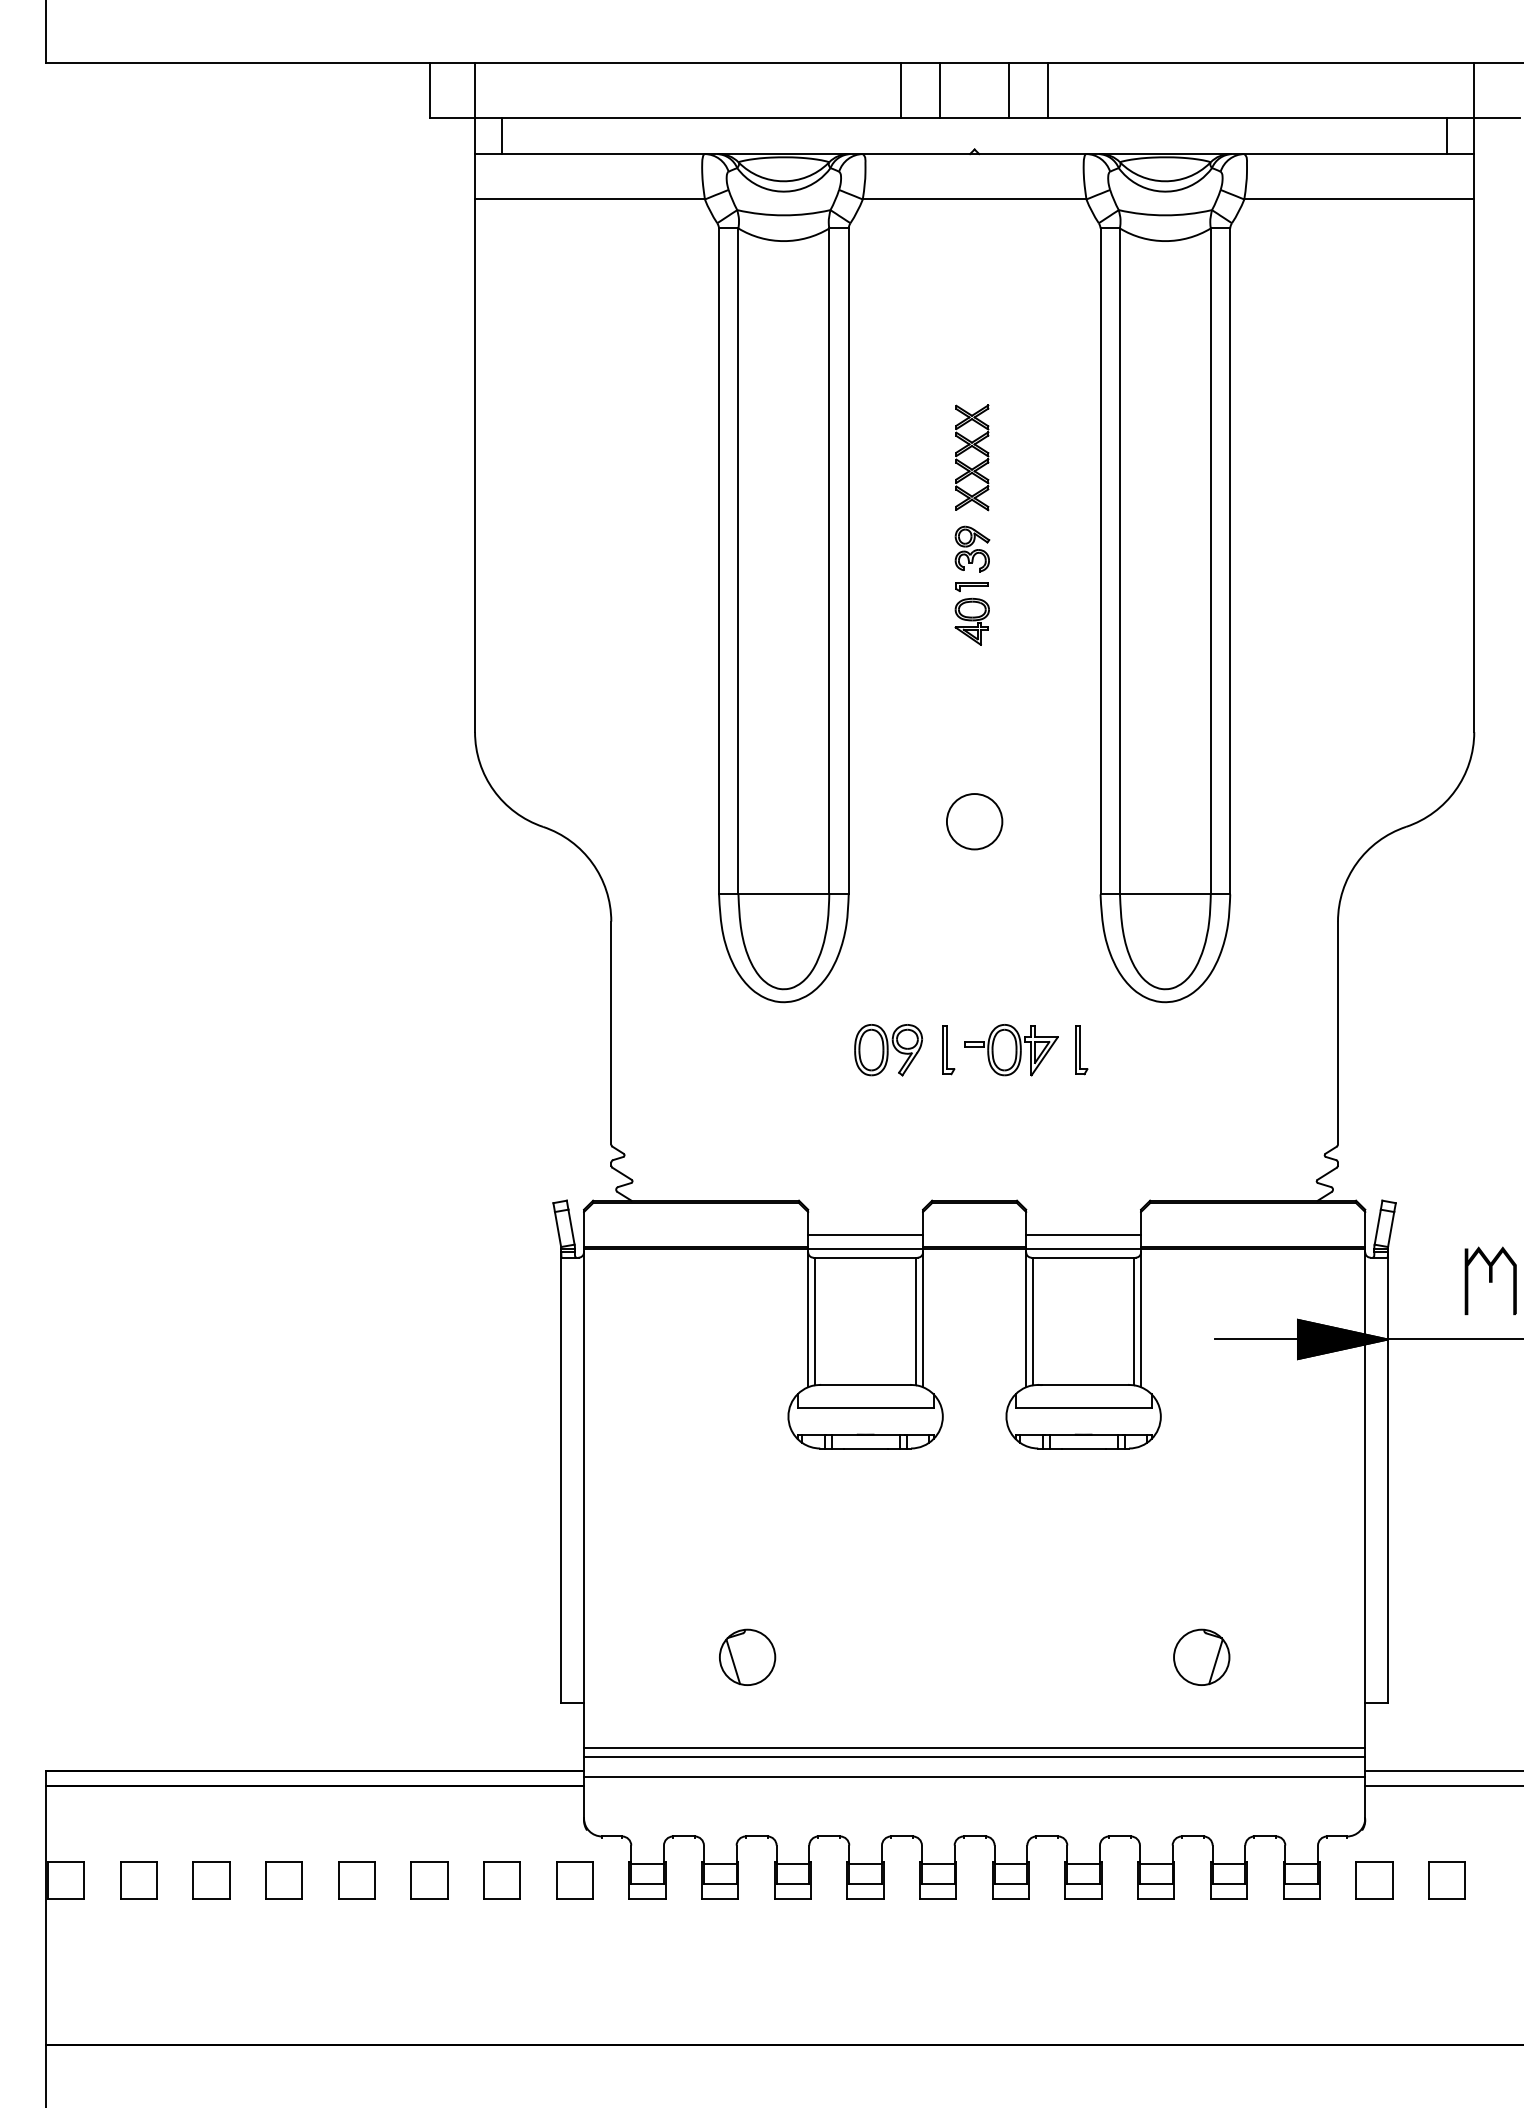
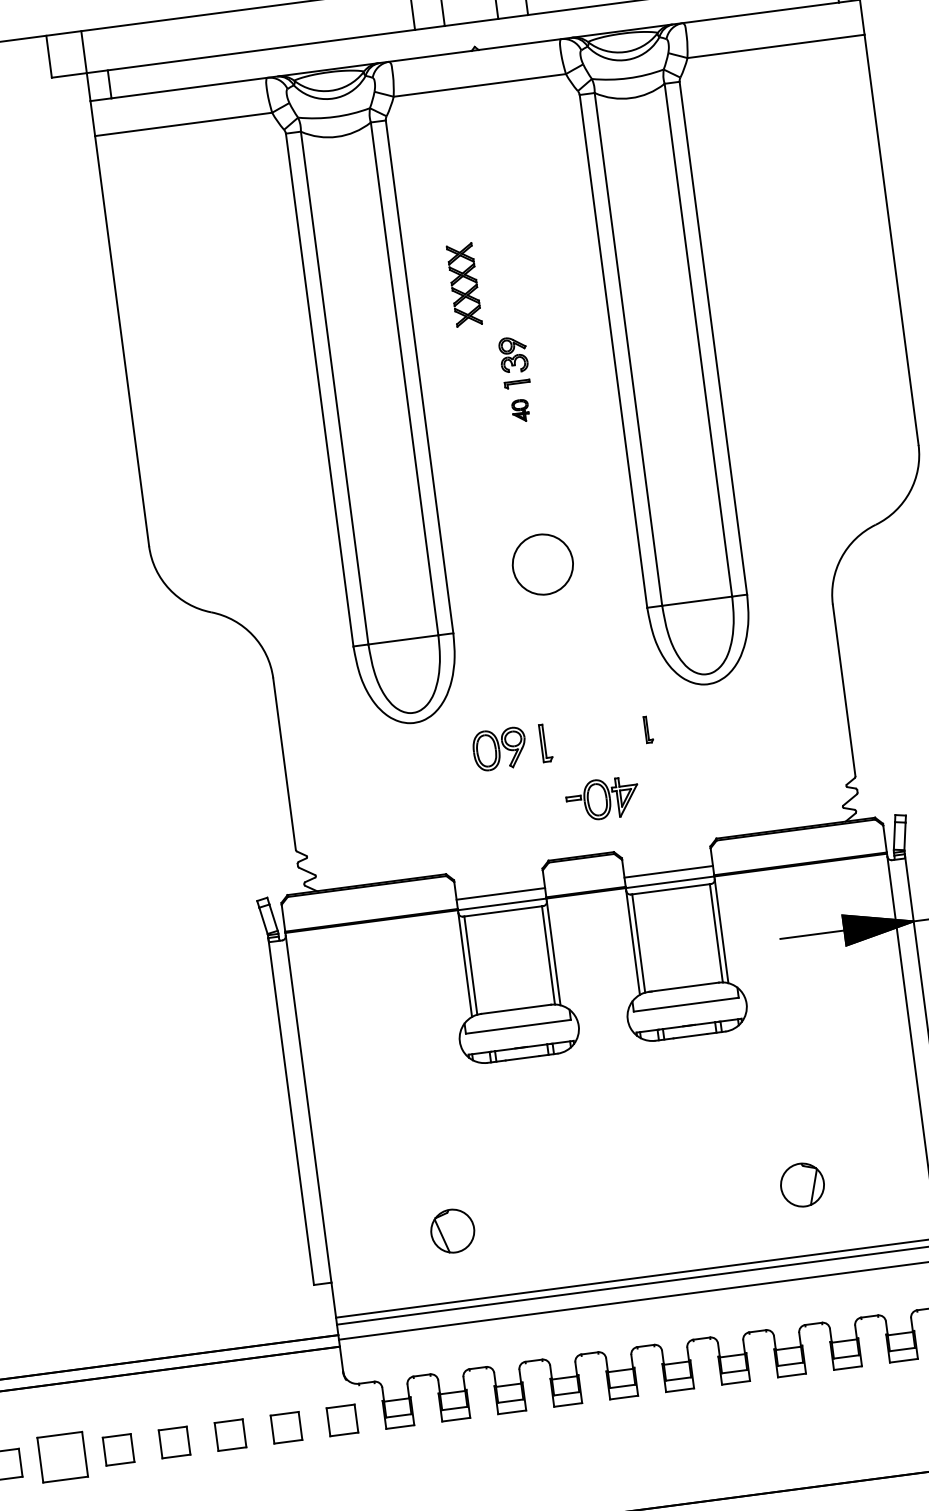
part: (972, 457) -> (464, 284), moved
part: (971, 621) -> (520, 410), size x0.6
circle: (974, 821) -> (542, 564), size x1.4
part: (1011, 1050) -> (602, 799), moved
part: (1081, 1050) -> (648, 729), size x0.7
part: (211, 1880) -> (62, 1457), size x1.6

